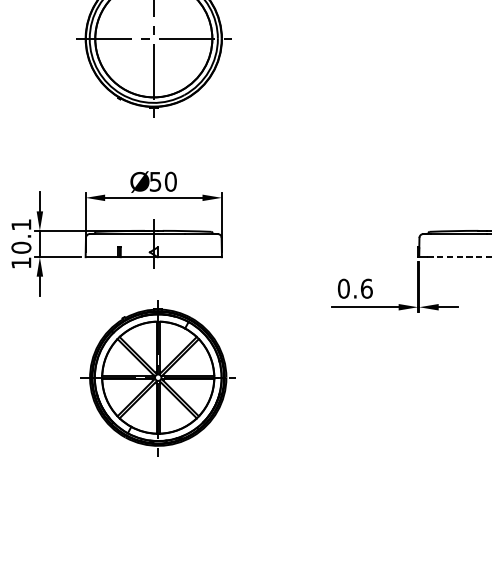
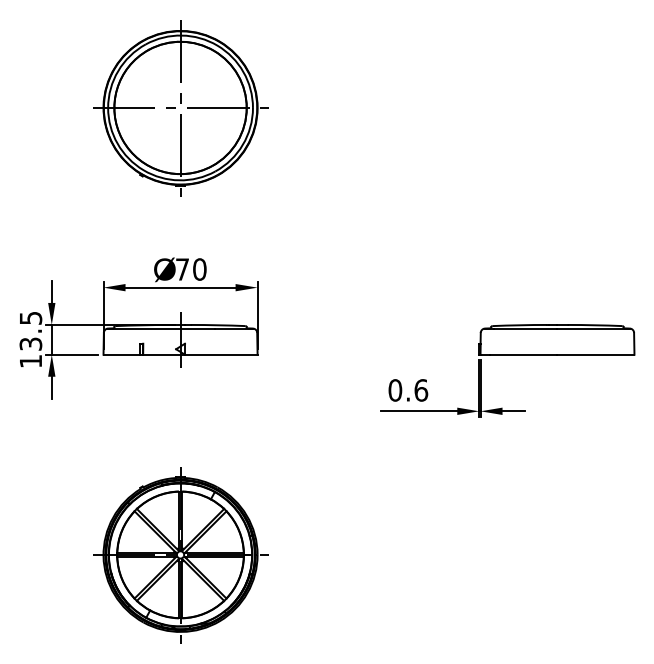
text: (155, 181) -> (182, 269), 50 -> 70
text: (21, 236) -> (30, 331), 10.1 -> 13.5
line: (457, 256) -> (523, 354), dashed -> solid
part: (158, 378) -> (180, 555), moved

